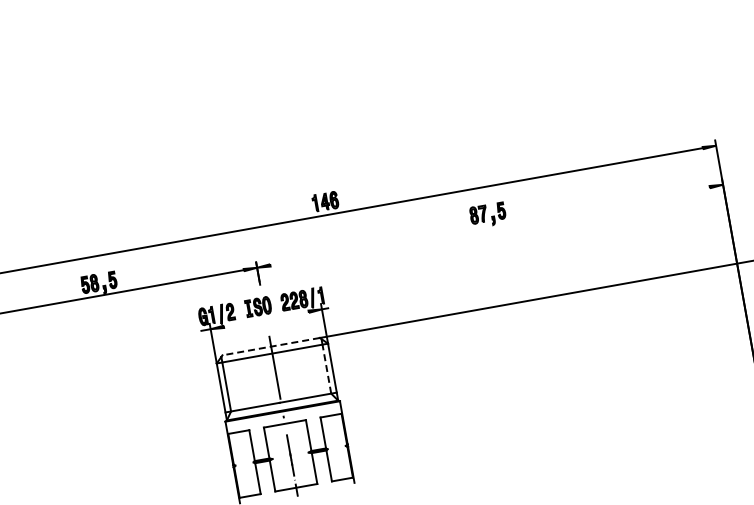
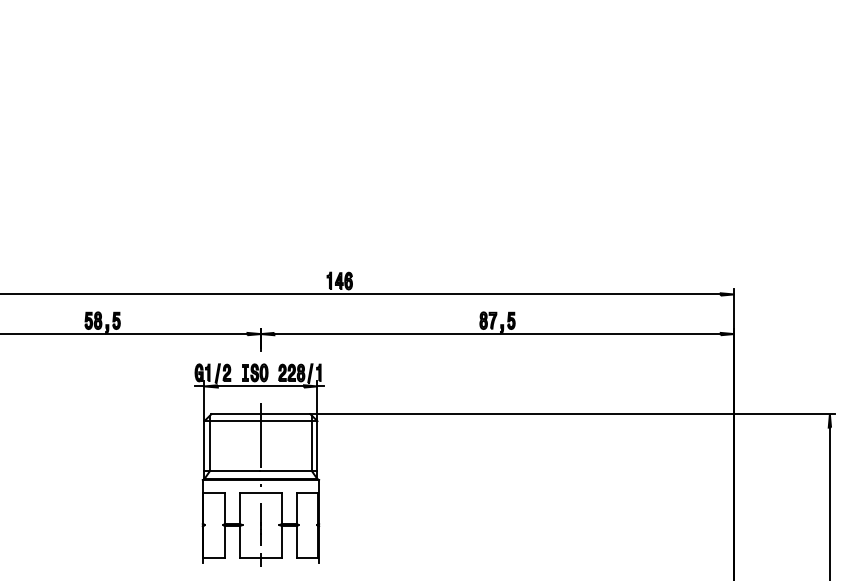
line: (490, 226) -> (497, 334), added
line: (265, 319) -> (260, 386), added
line: (270, 347) -> (260, 414), dashed -> solid
line: (326, 369) -> (311, 446), dashed -> solid

